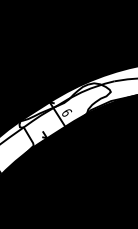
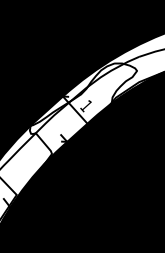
text: (66, 112) -> (85, 105), 6 -> 1

